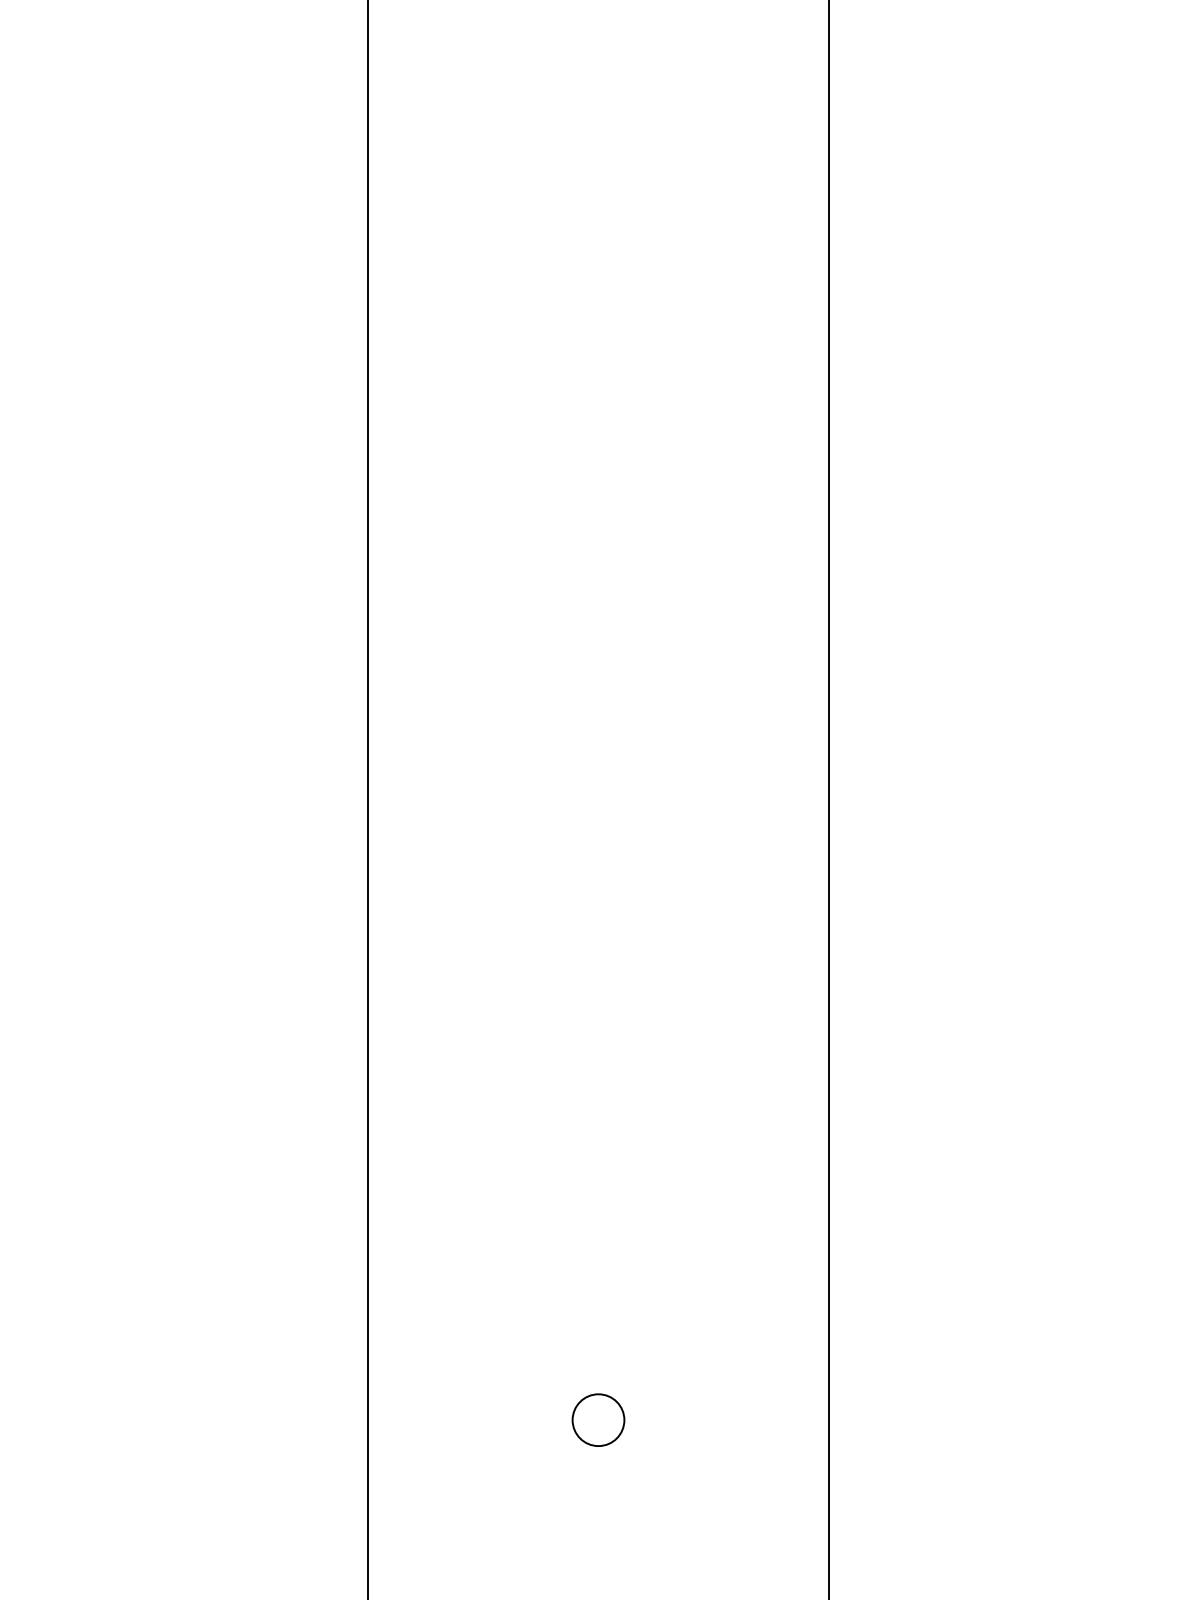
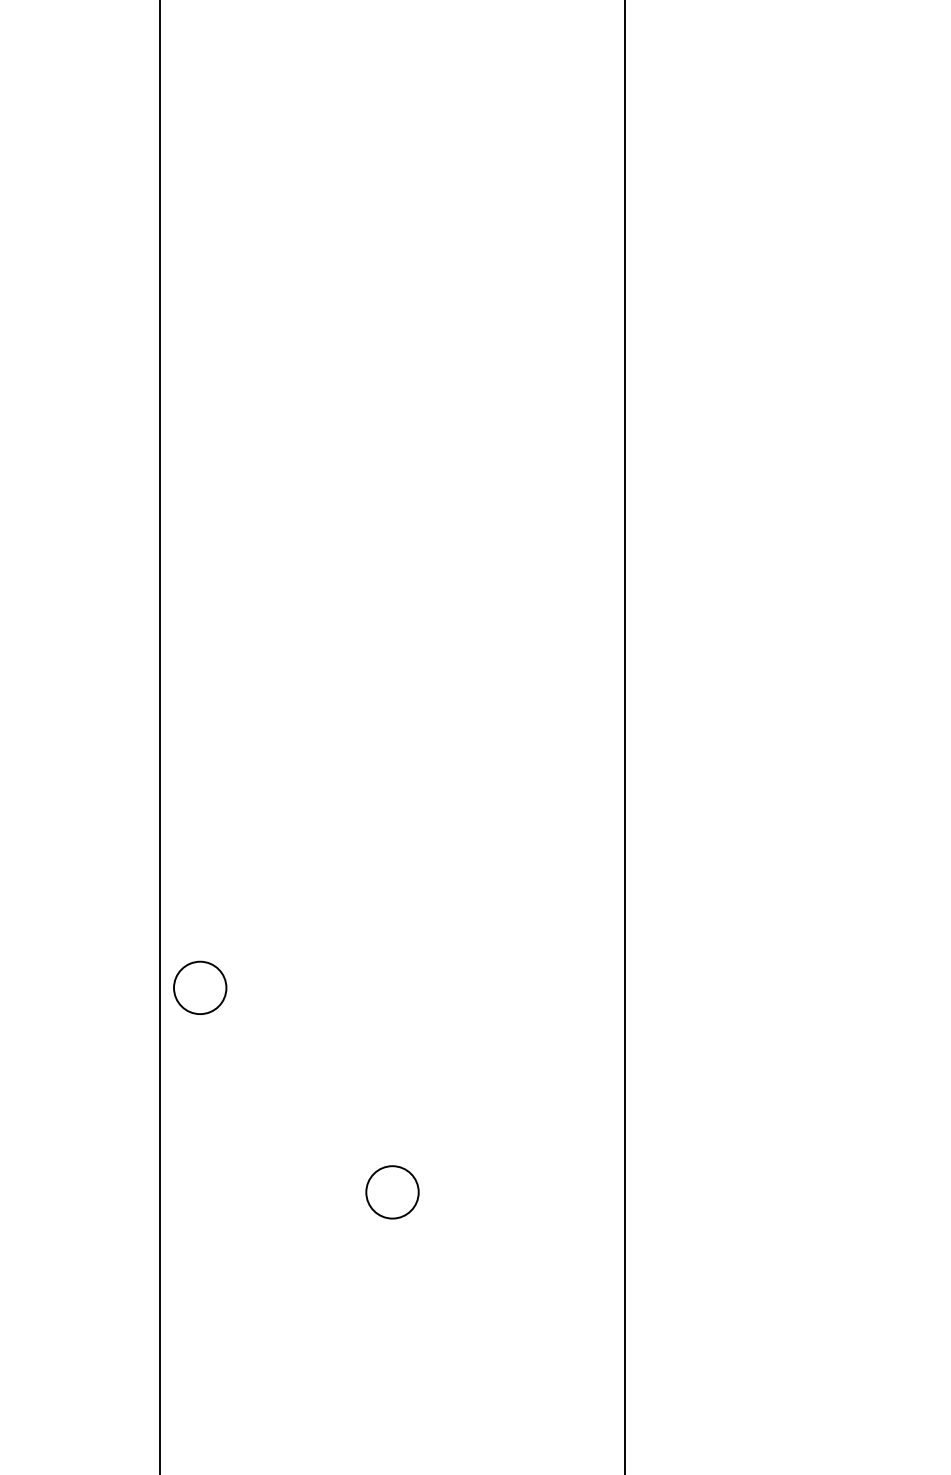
circle: (408, 1217) -> (200, 987), added

